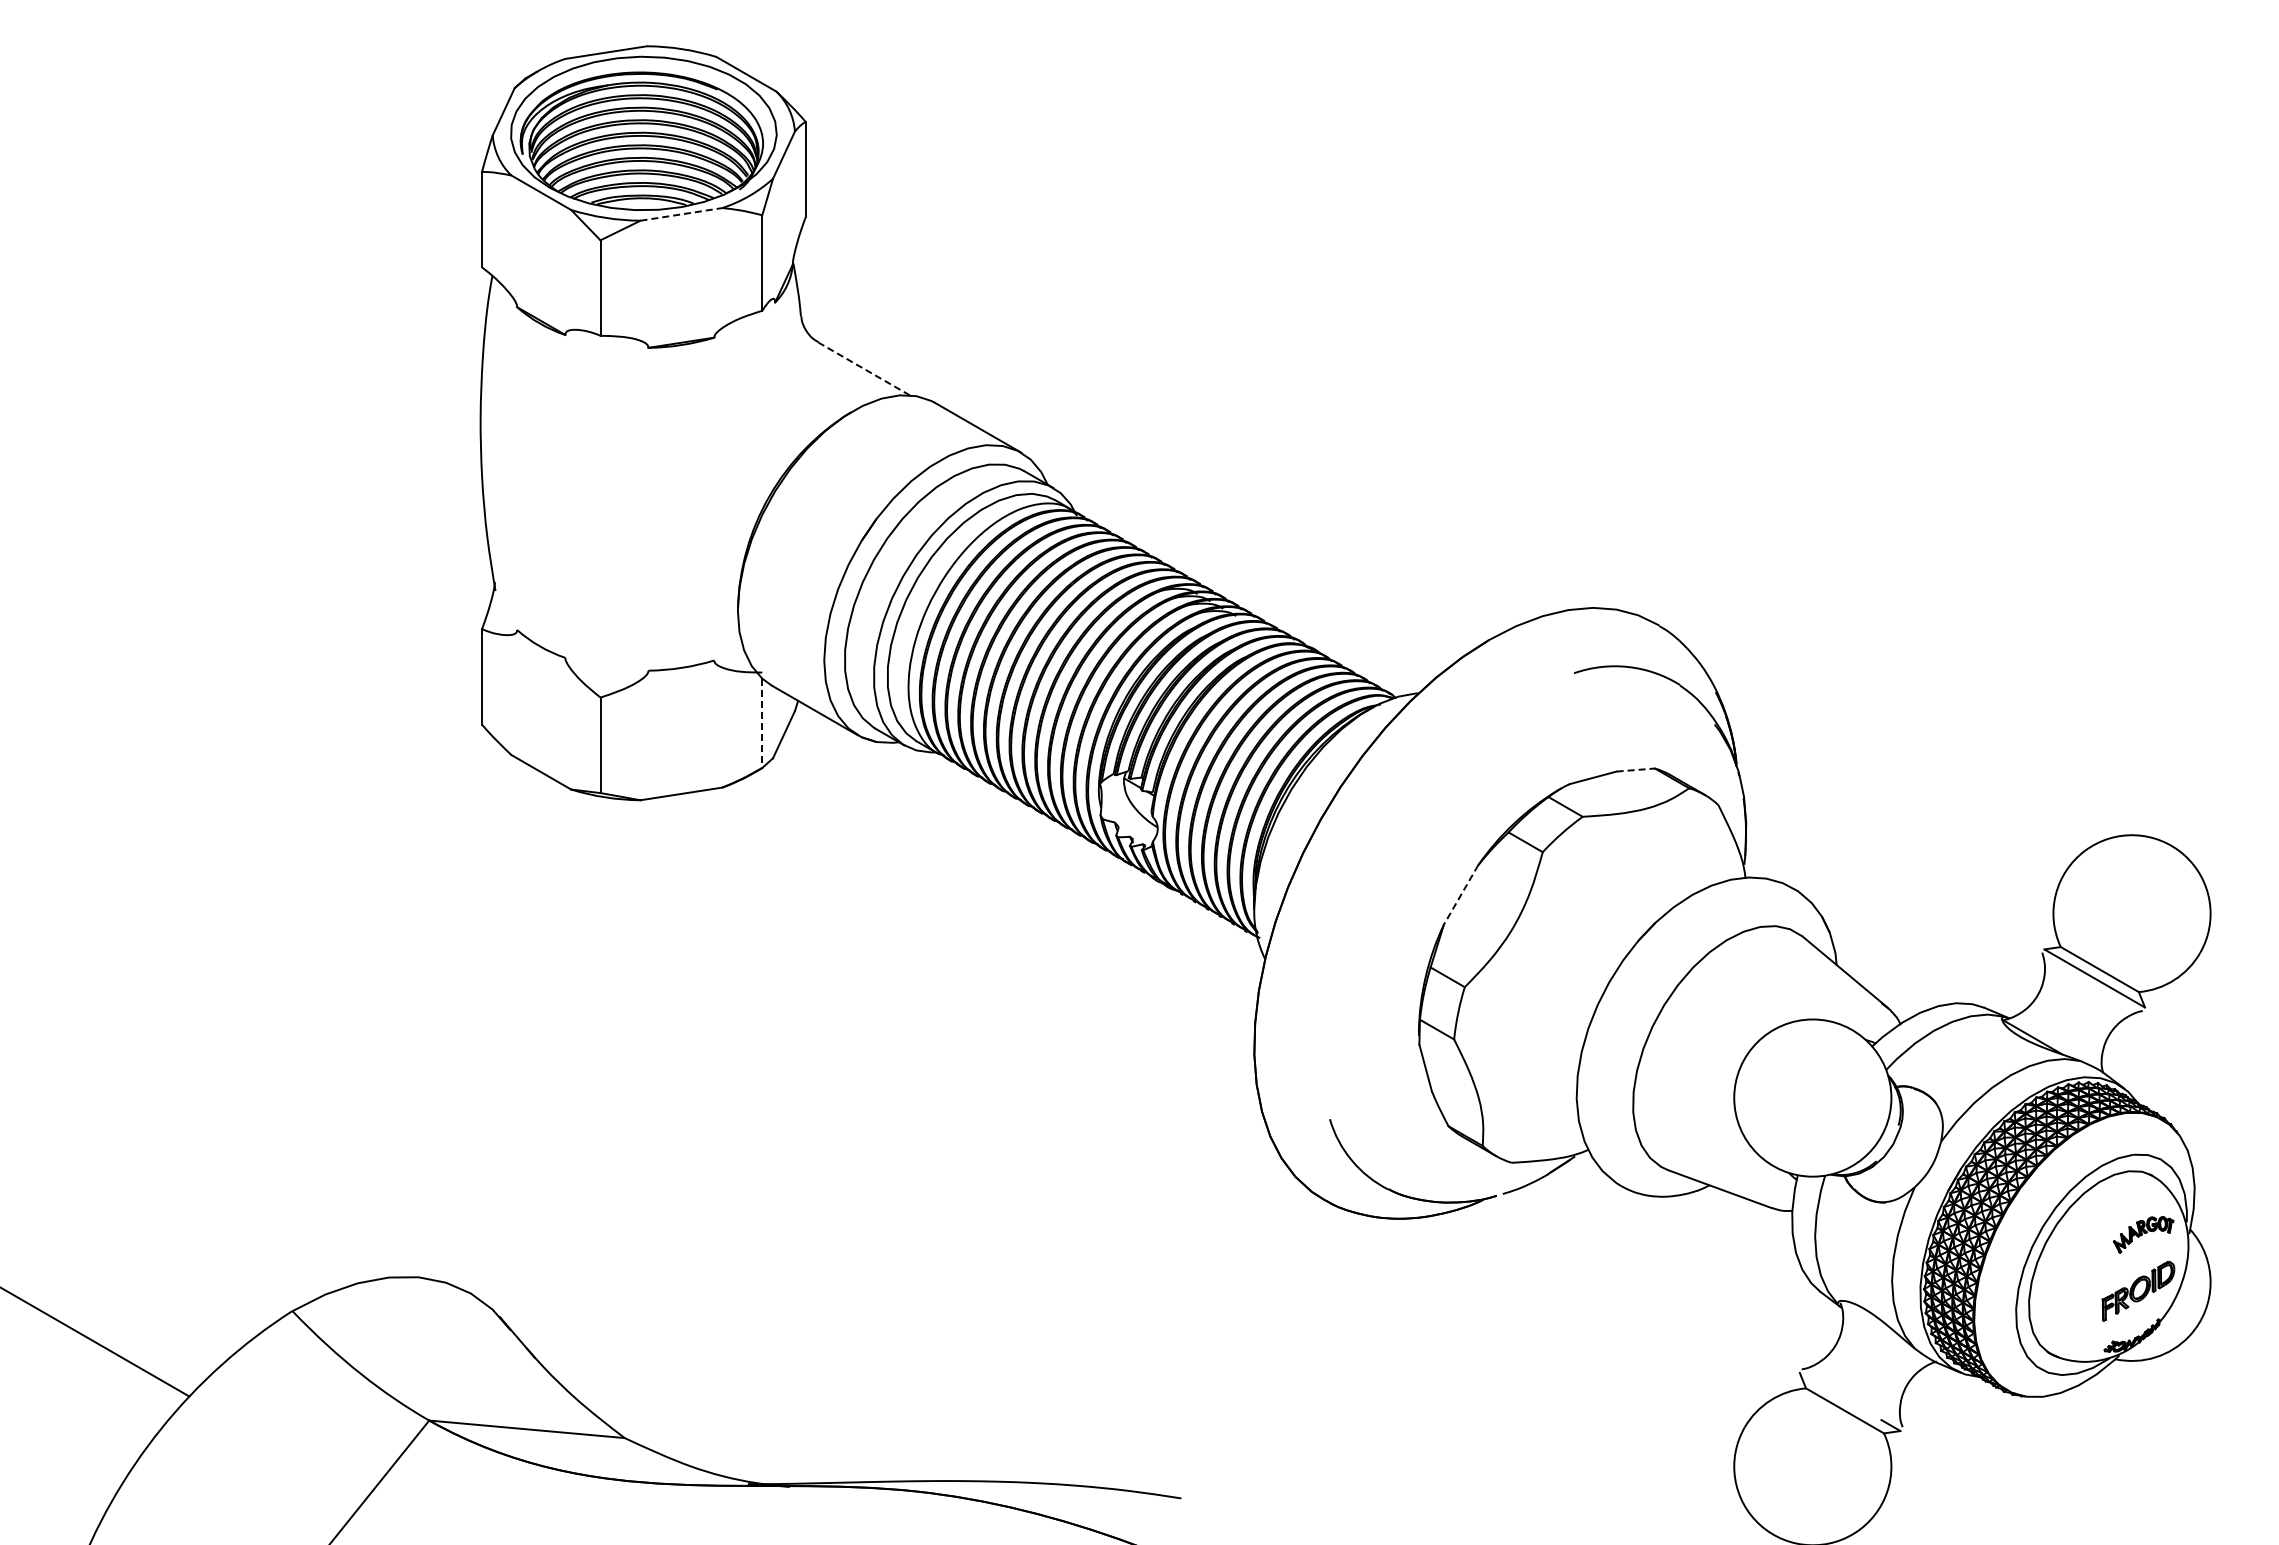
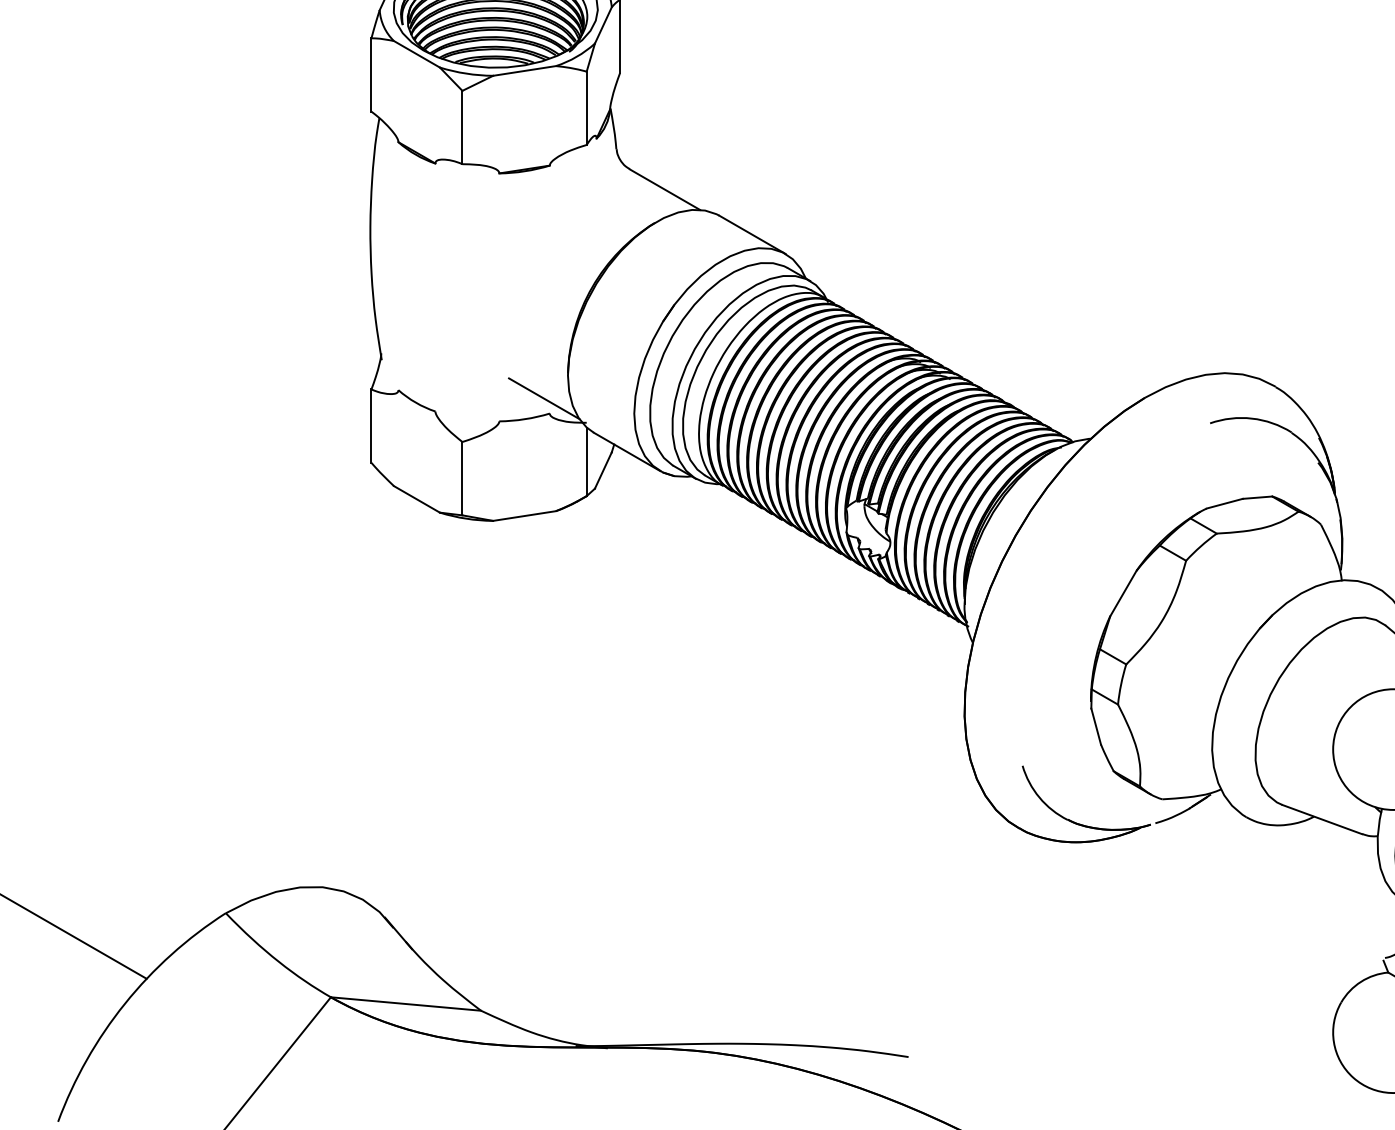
line: (681, 214) -> (524, 71), dashed -> solid
line: (864, 368) -> (665, 189), dashed -> solid
line: (706, 640) -> (543, 398), added
line: (762, 723) -> (586, 461), dashed -> solid
line: (1636, 770) -> (1258, 498), dashed -> solid
line: (1460, 895) -> (1122, 594), dashed -> solid

